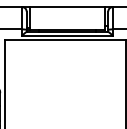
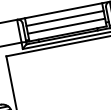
line: (67, 14) -> (64, 18), added
line: (67, 22) -> (66, 26), added

